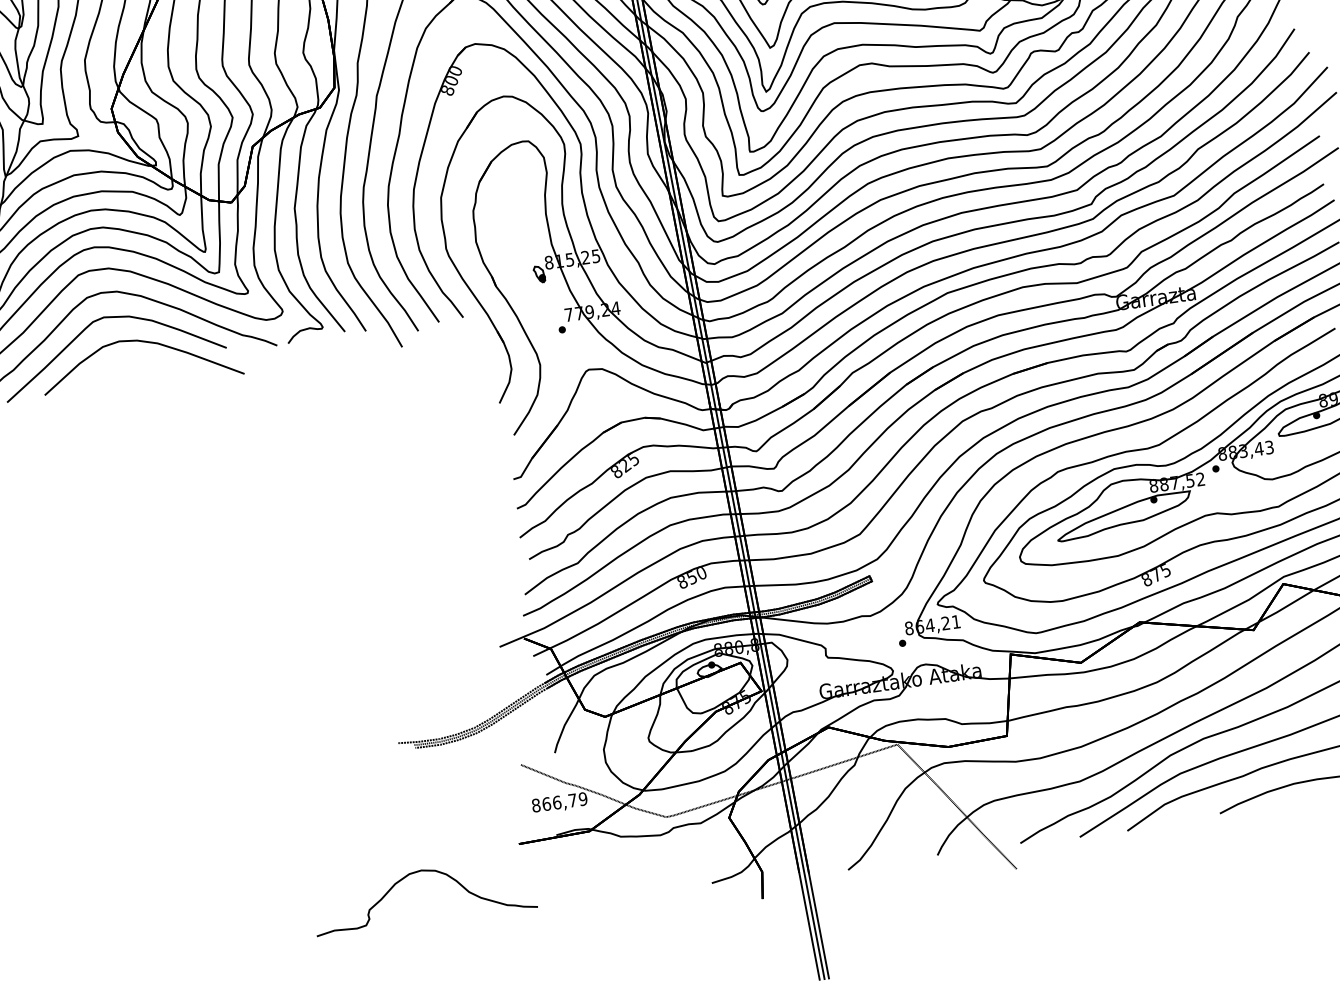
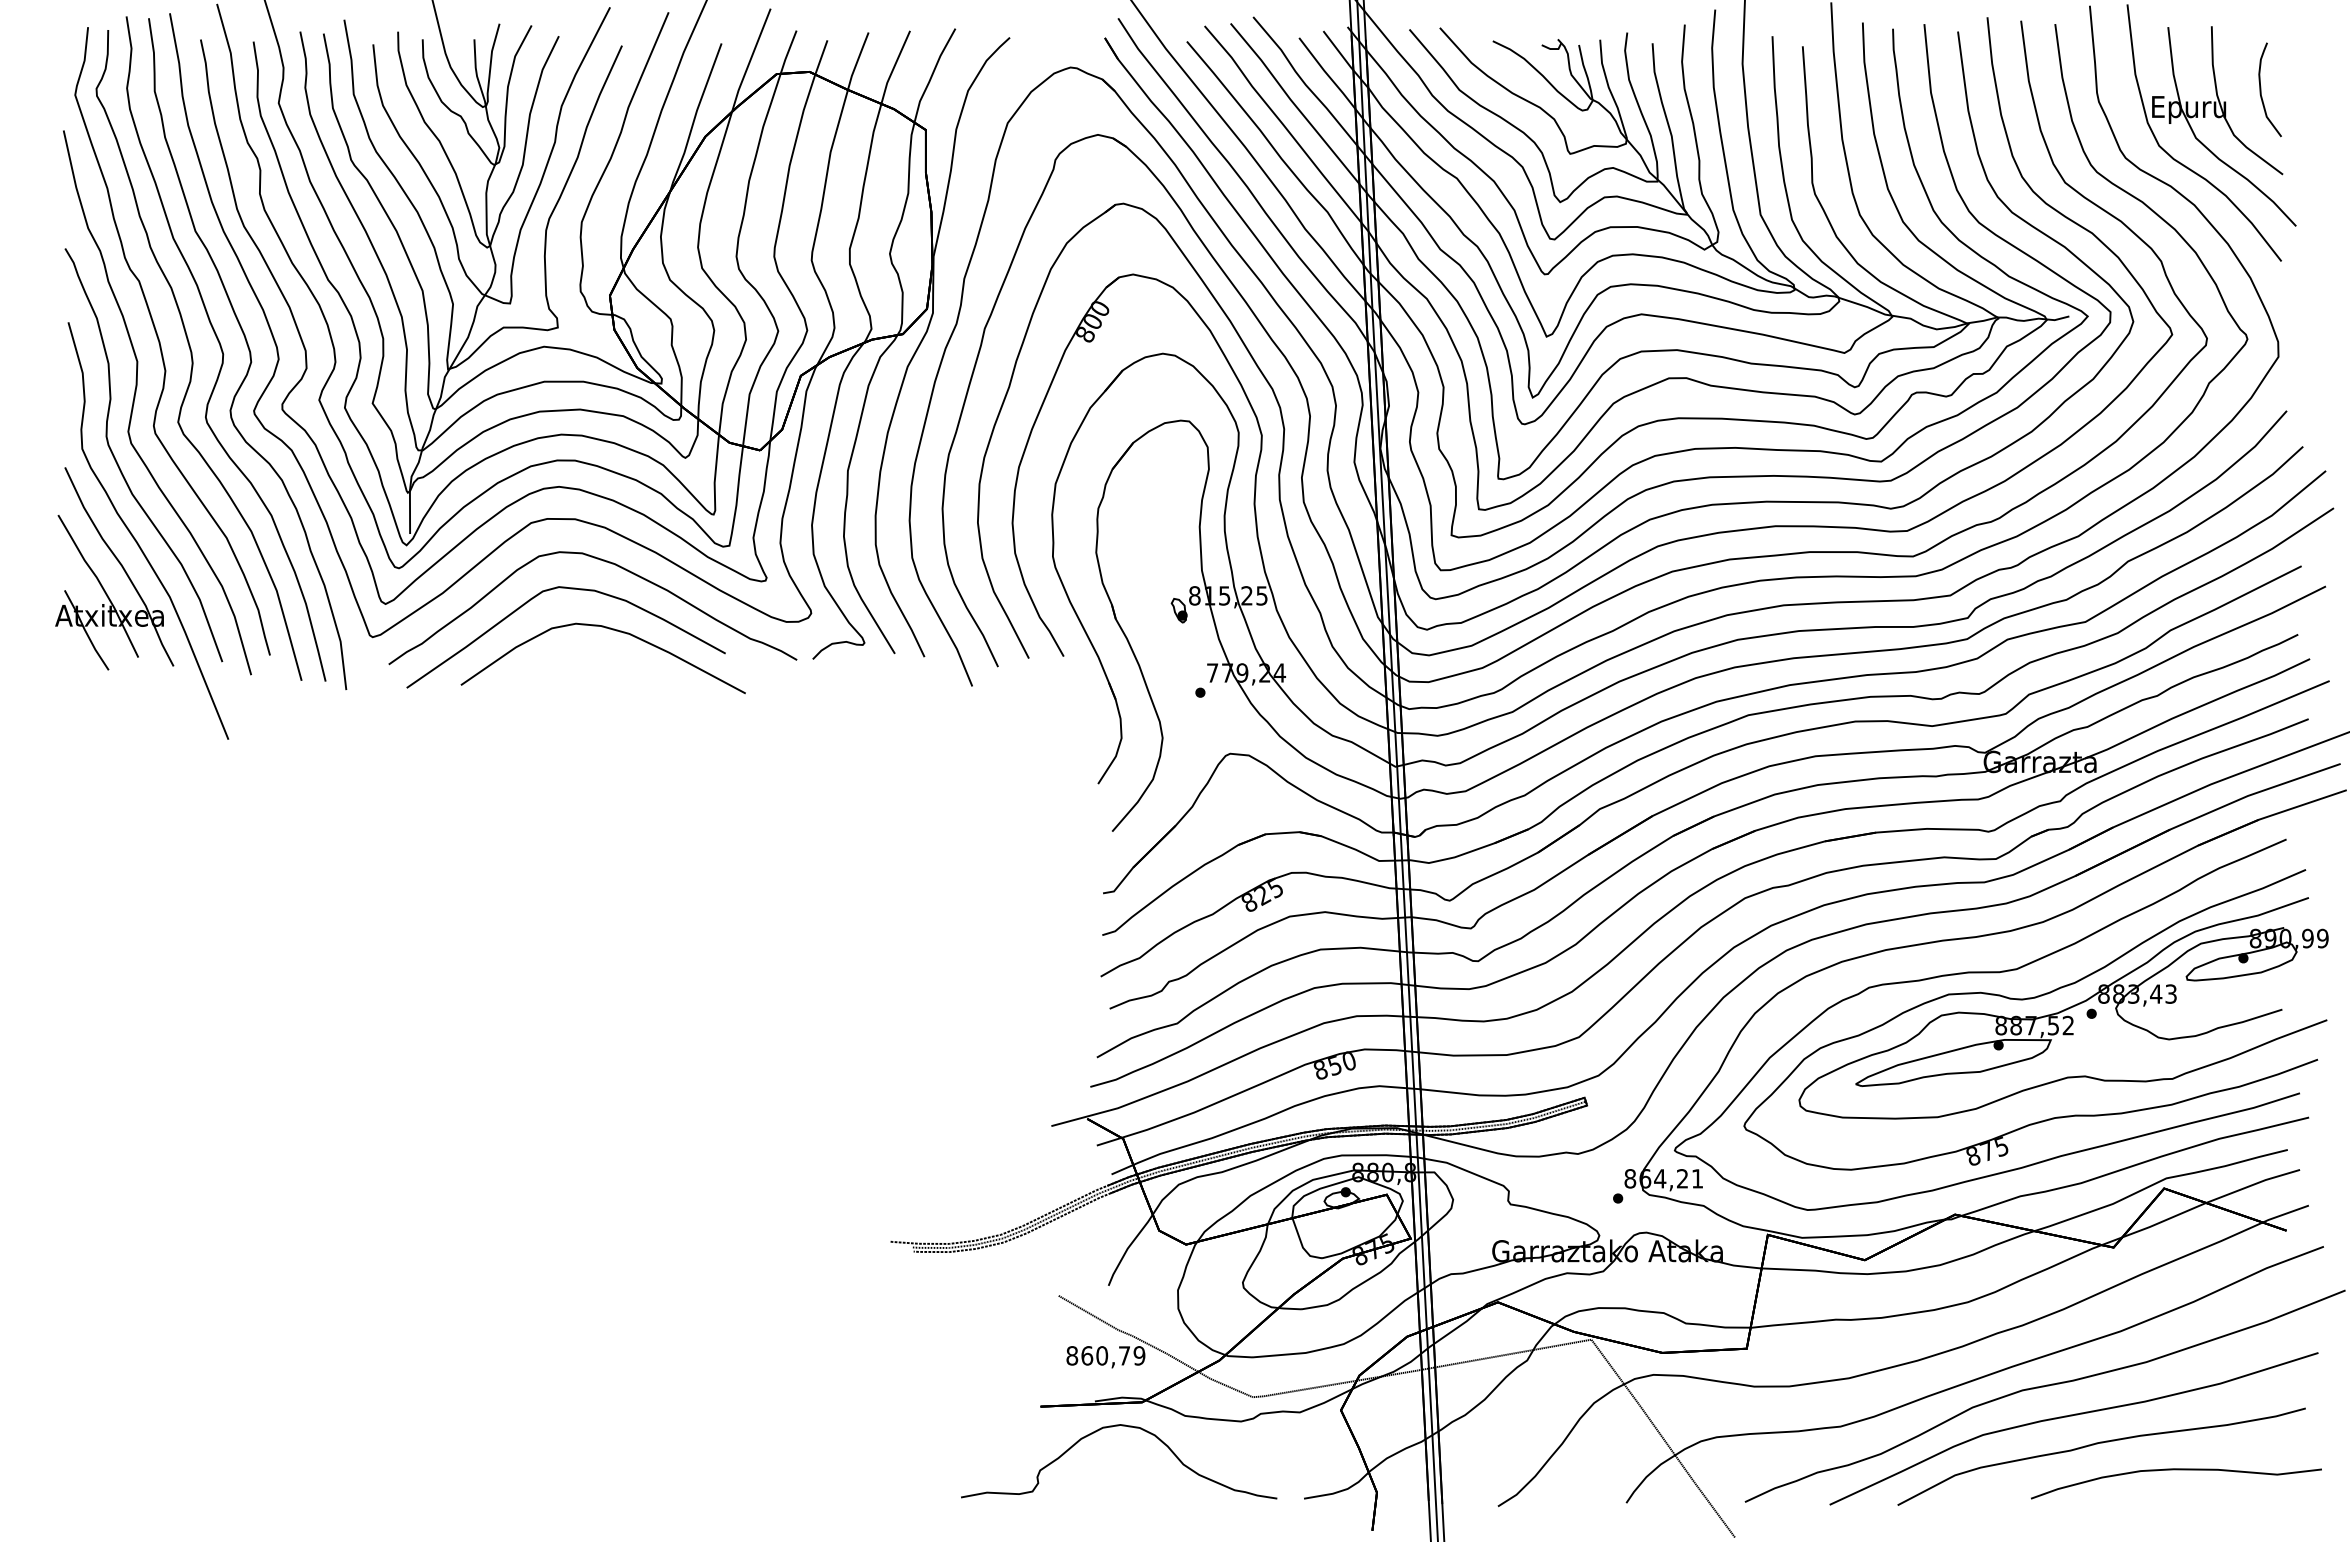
text: (557, 802) -> (1102, 1355), 866,79 -> 860,79
curve: (416, 873) -> (1112, 1427), moved

